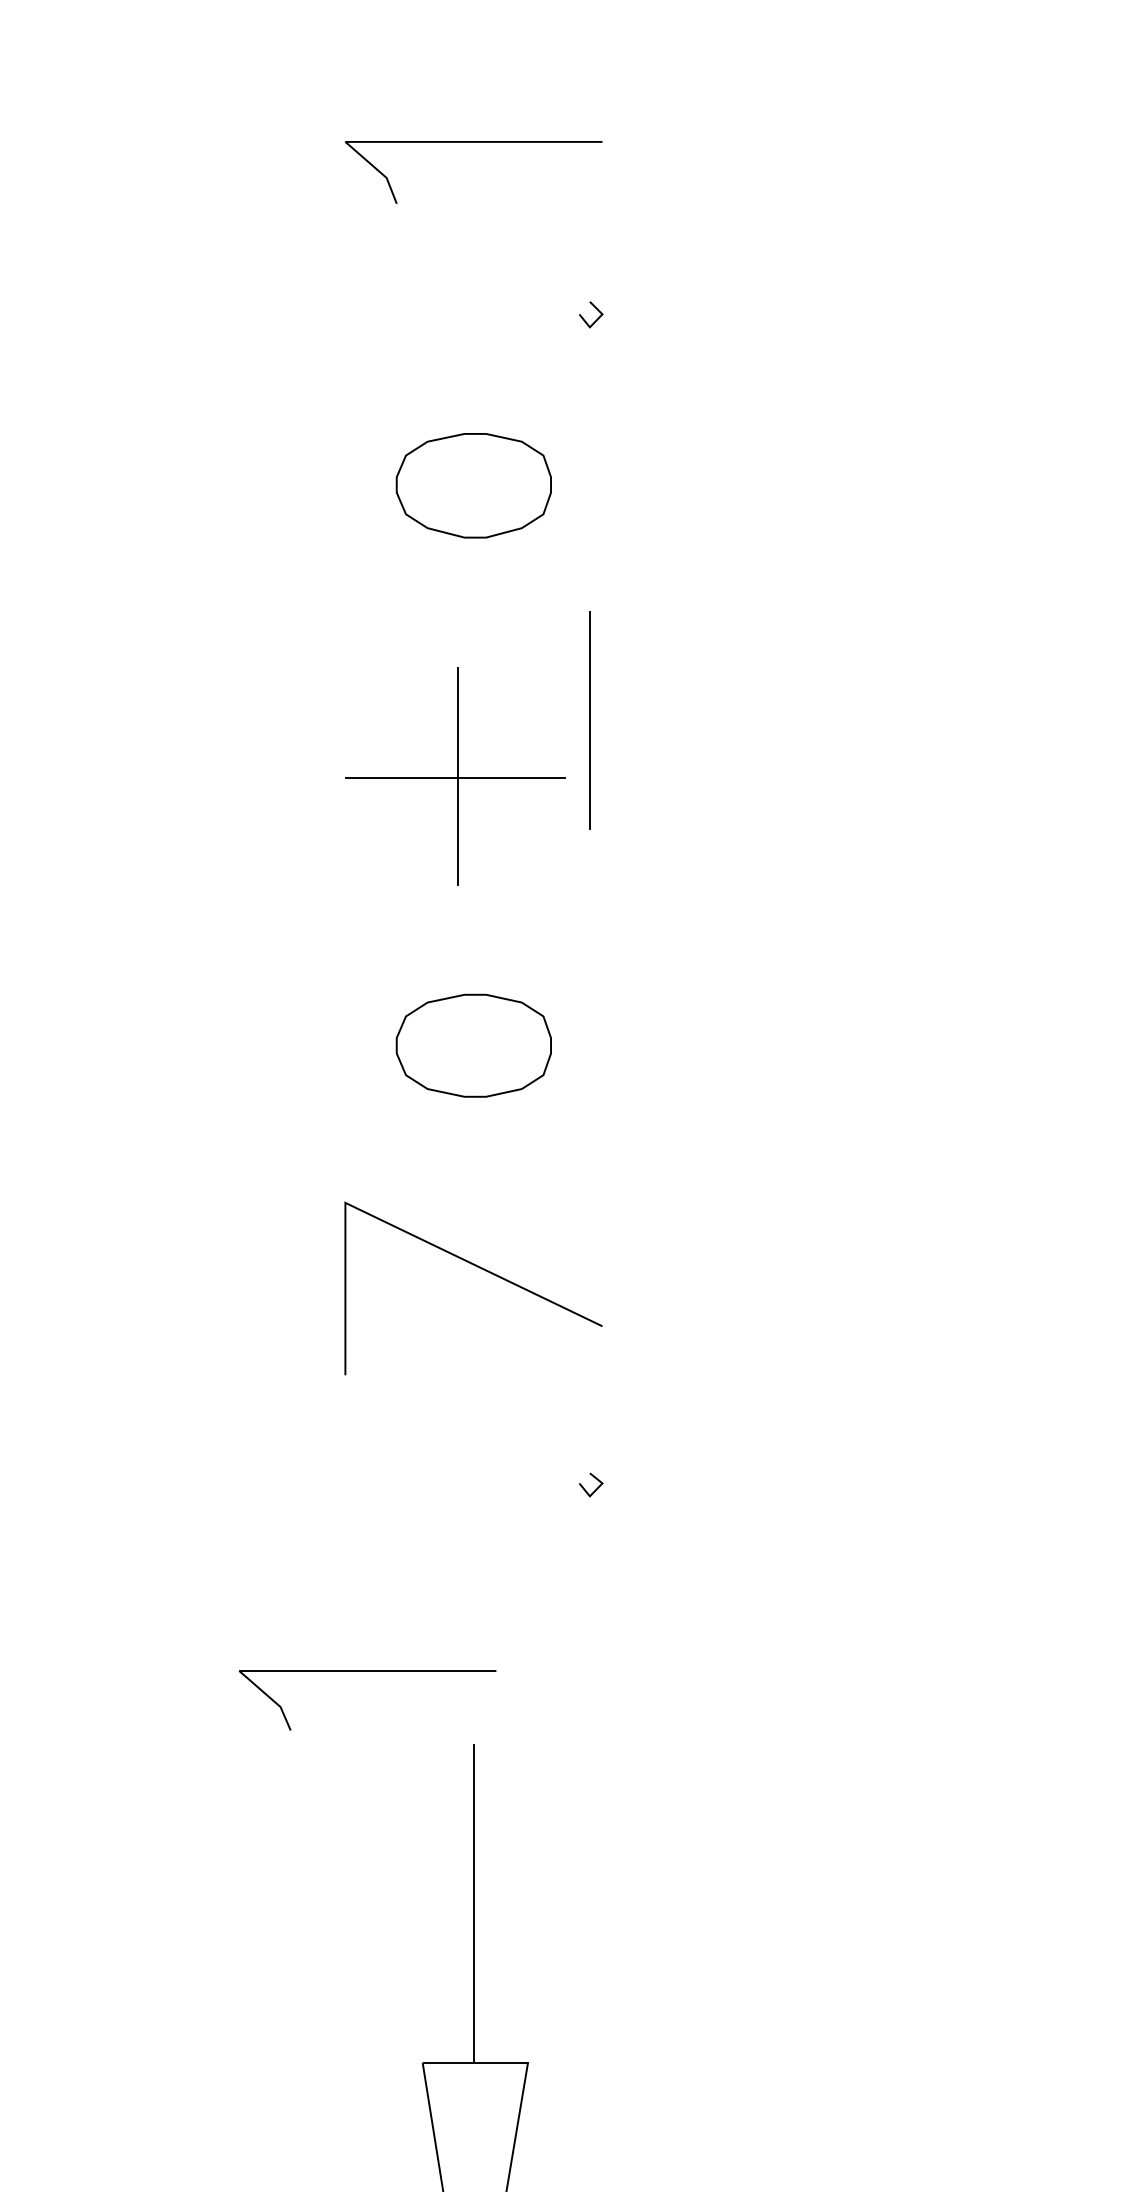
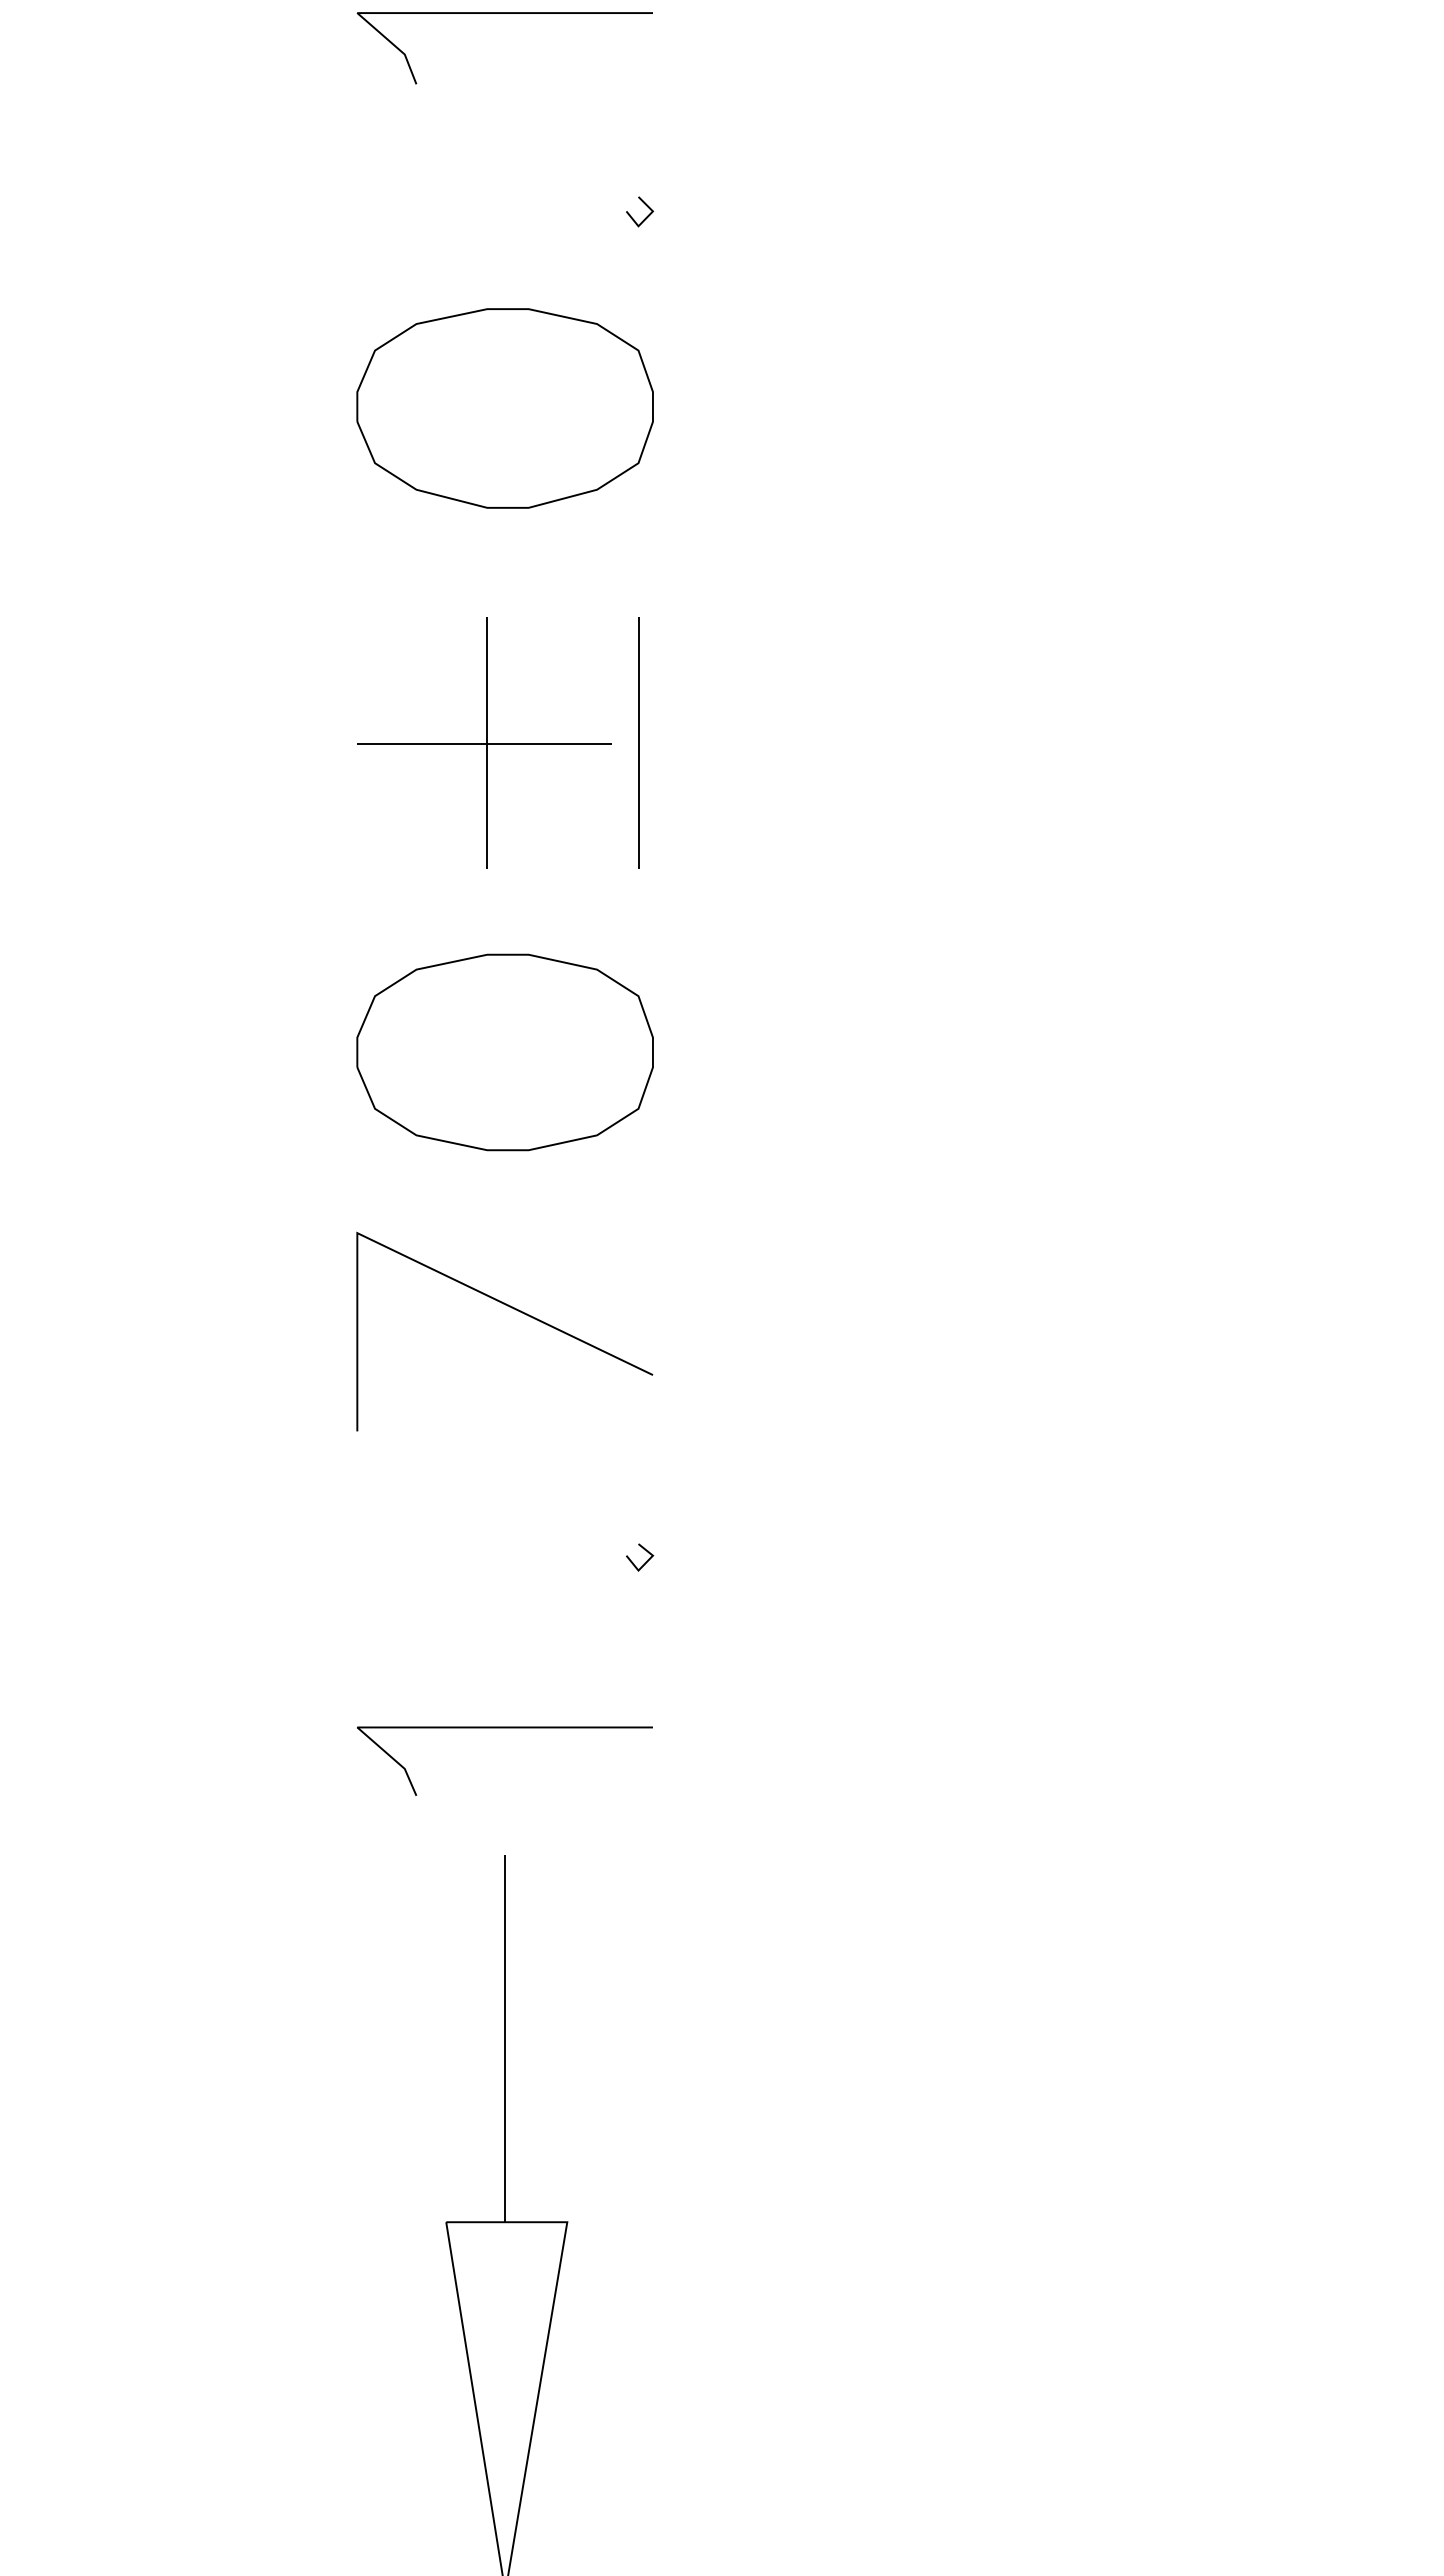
part: (473, 485) -> (504, 408), size x1.67
line: (589, 719) -> (638, 742), moved
part: (473, 1045) -> (504, 1052), size x1.67
line: (367, 1671) -> (504, 1728), moved

